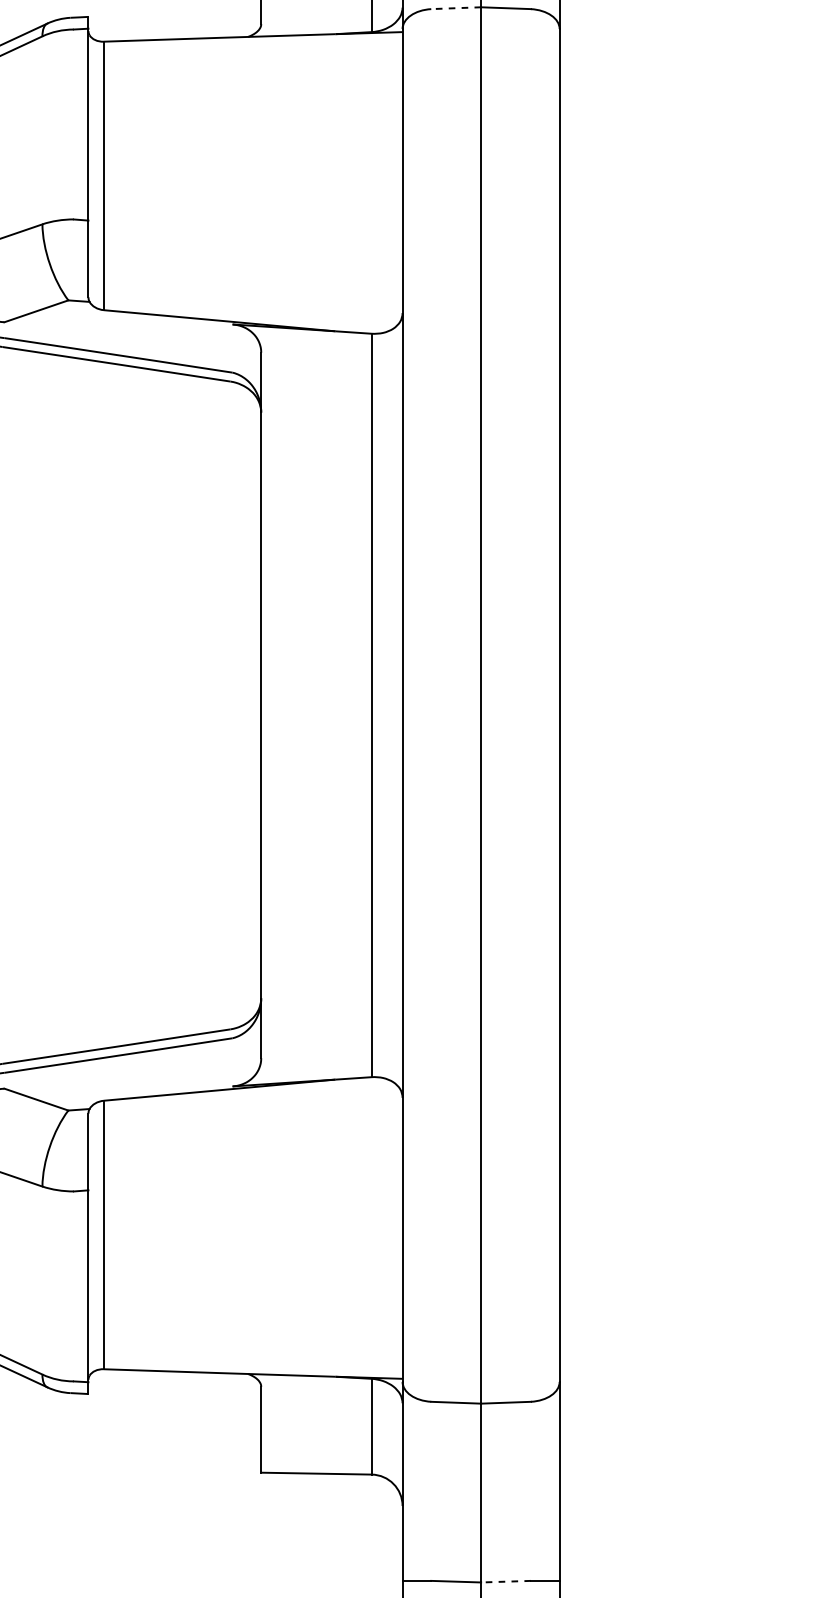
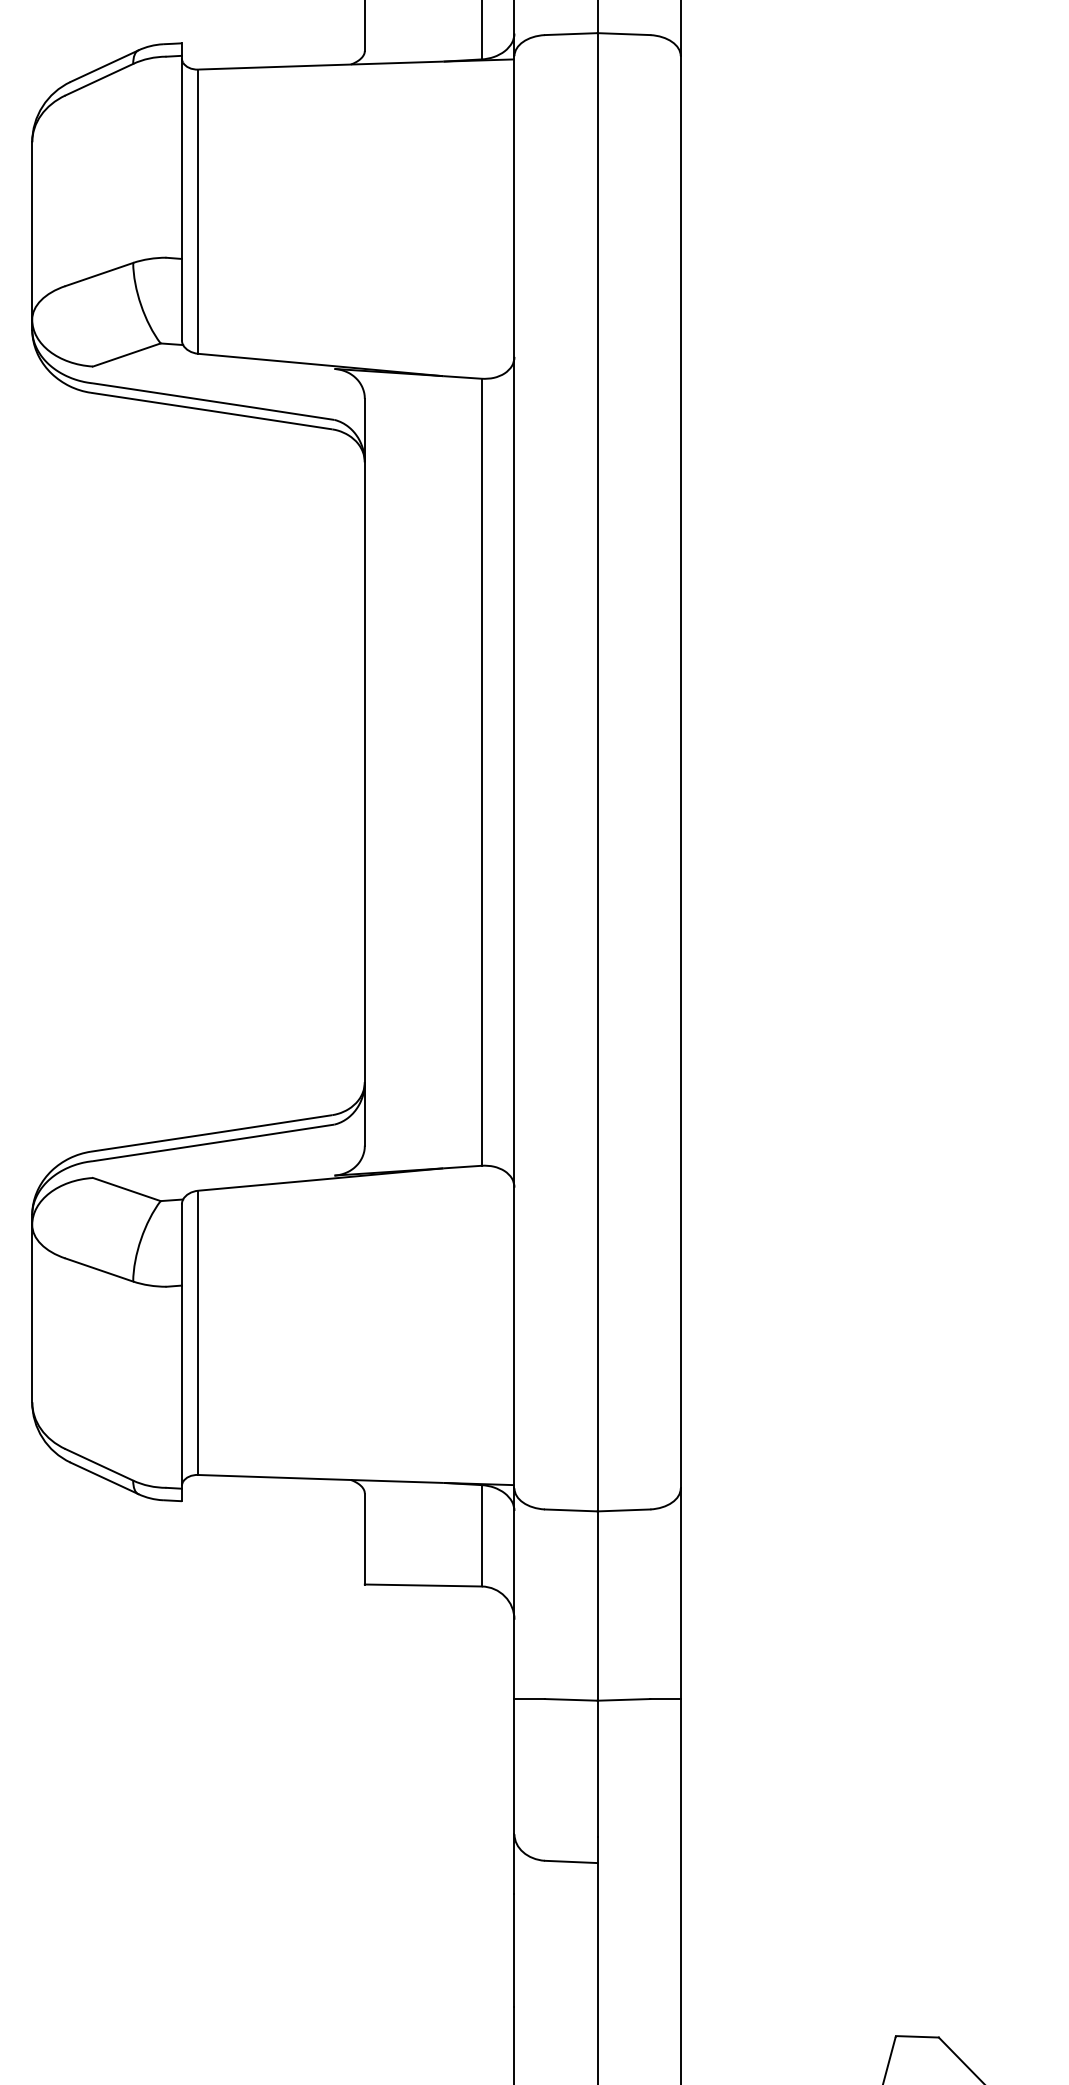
line: (455, 8) -> (570, 34), dashed -> solid
line: (505, 1581) -> (623, 1699), dashed -> solid

